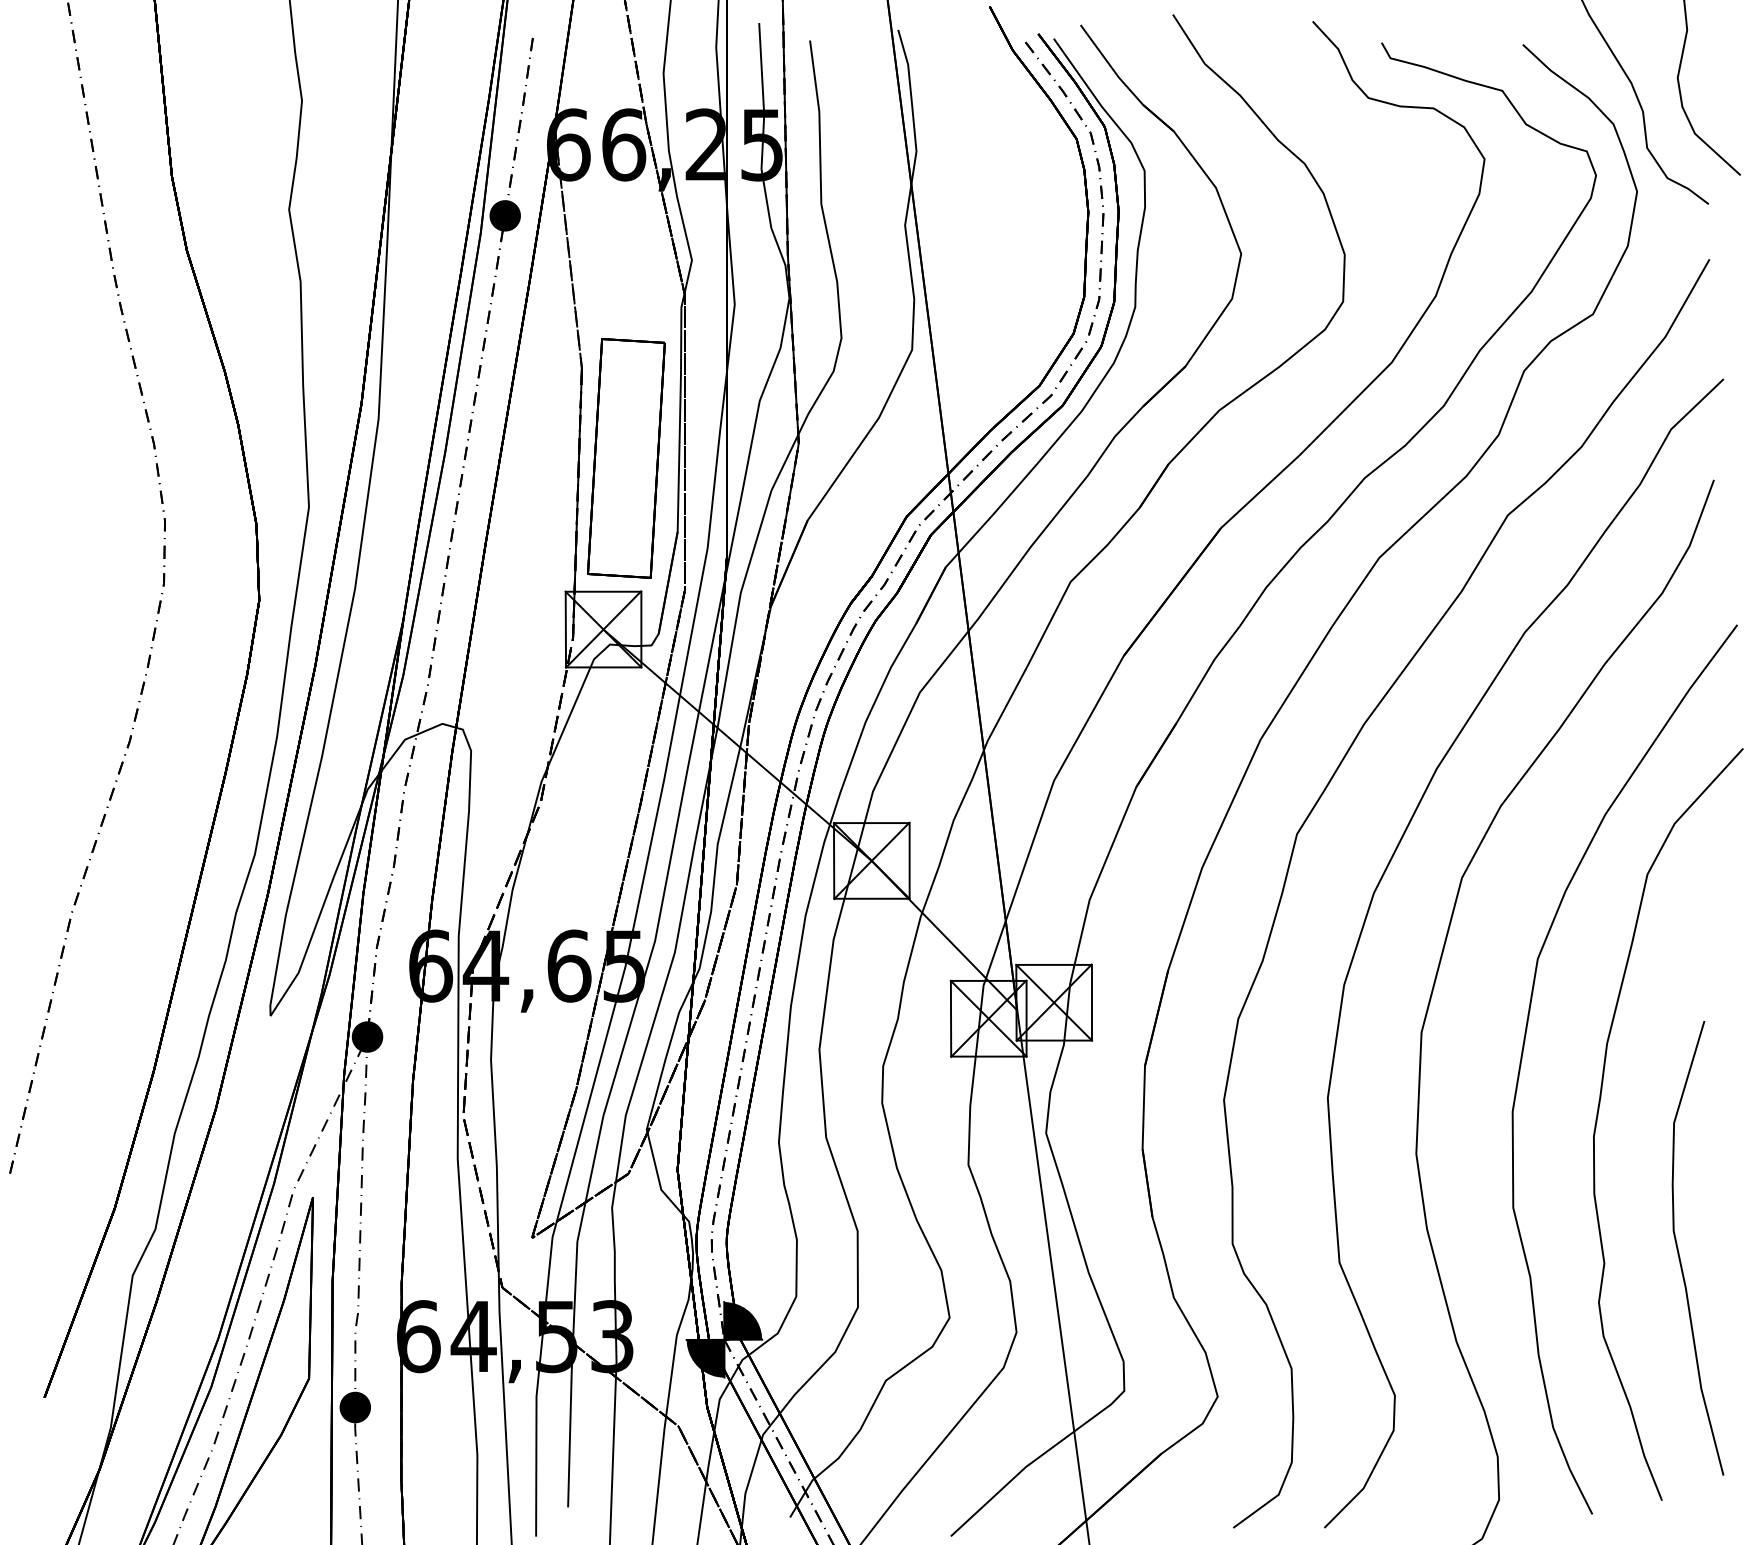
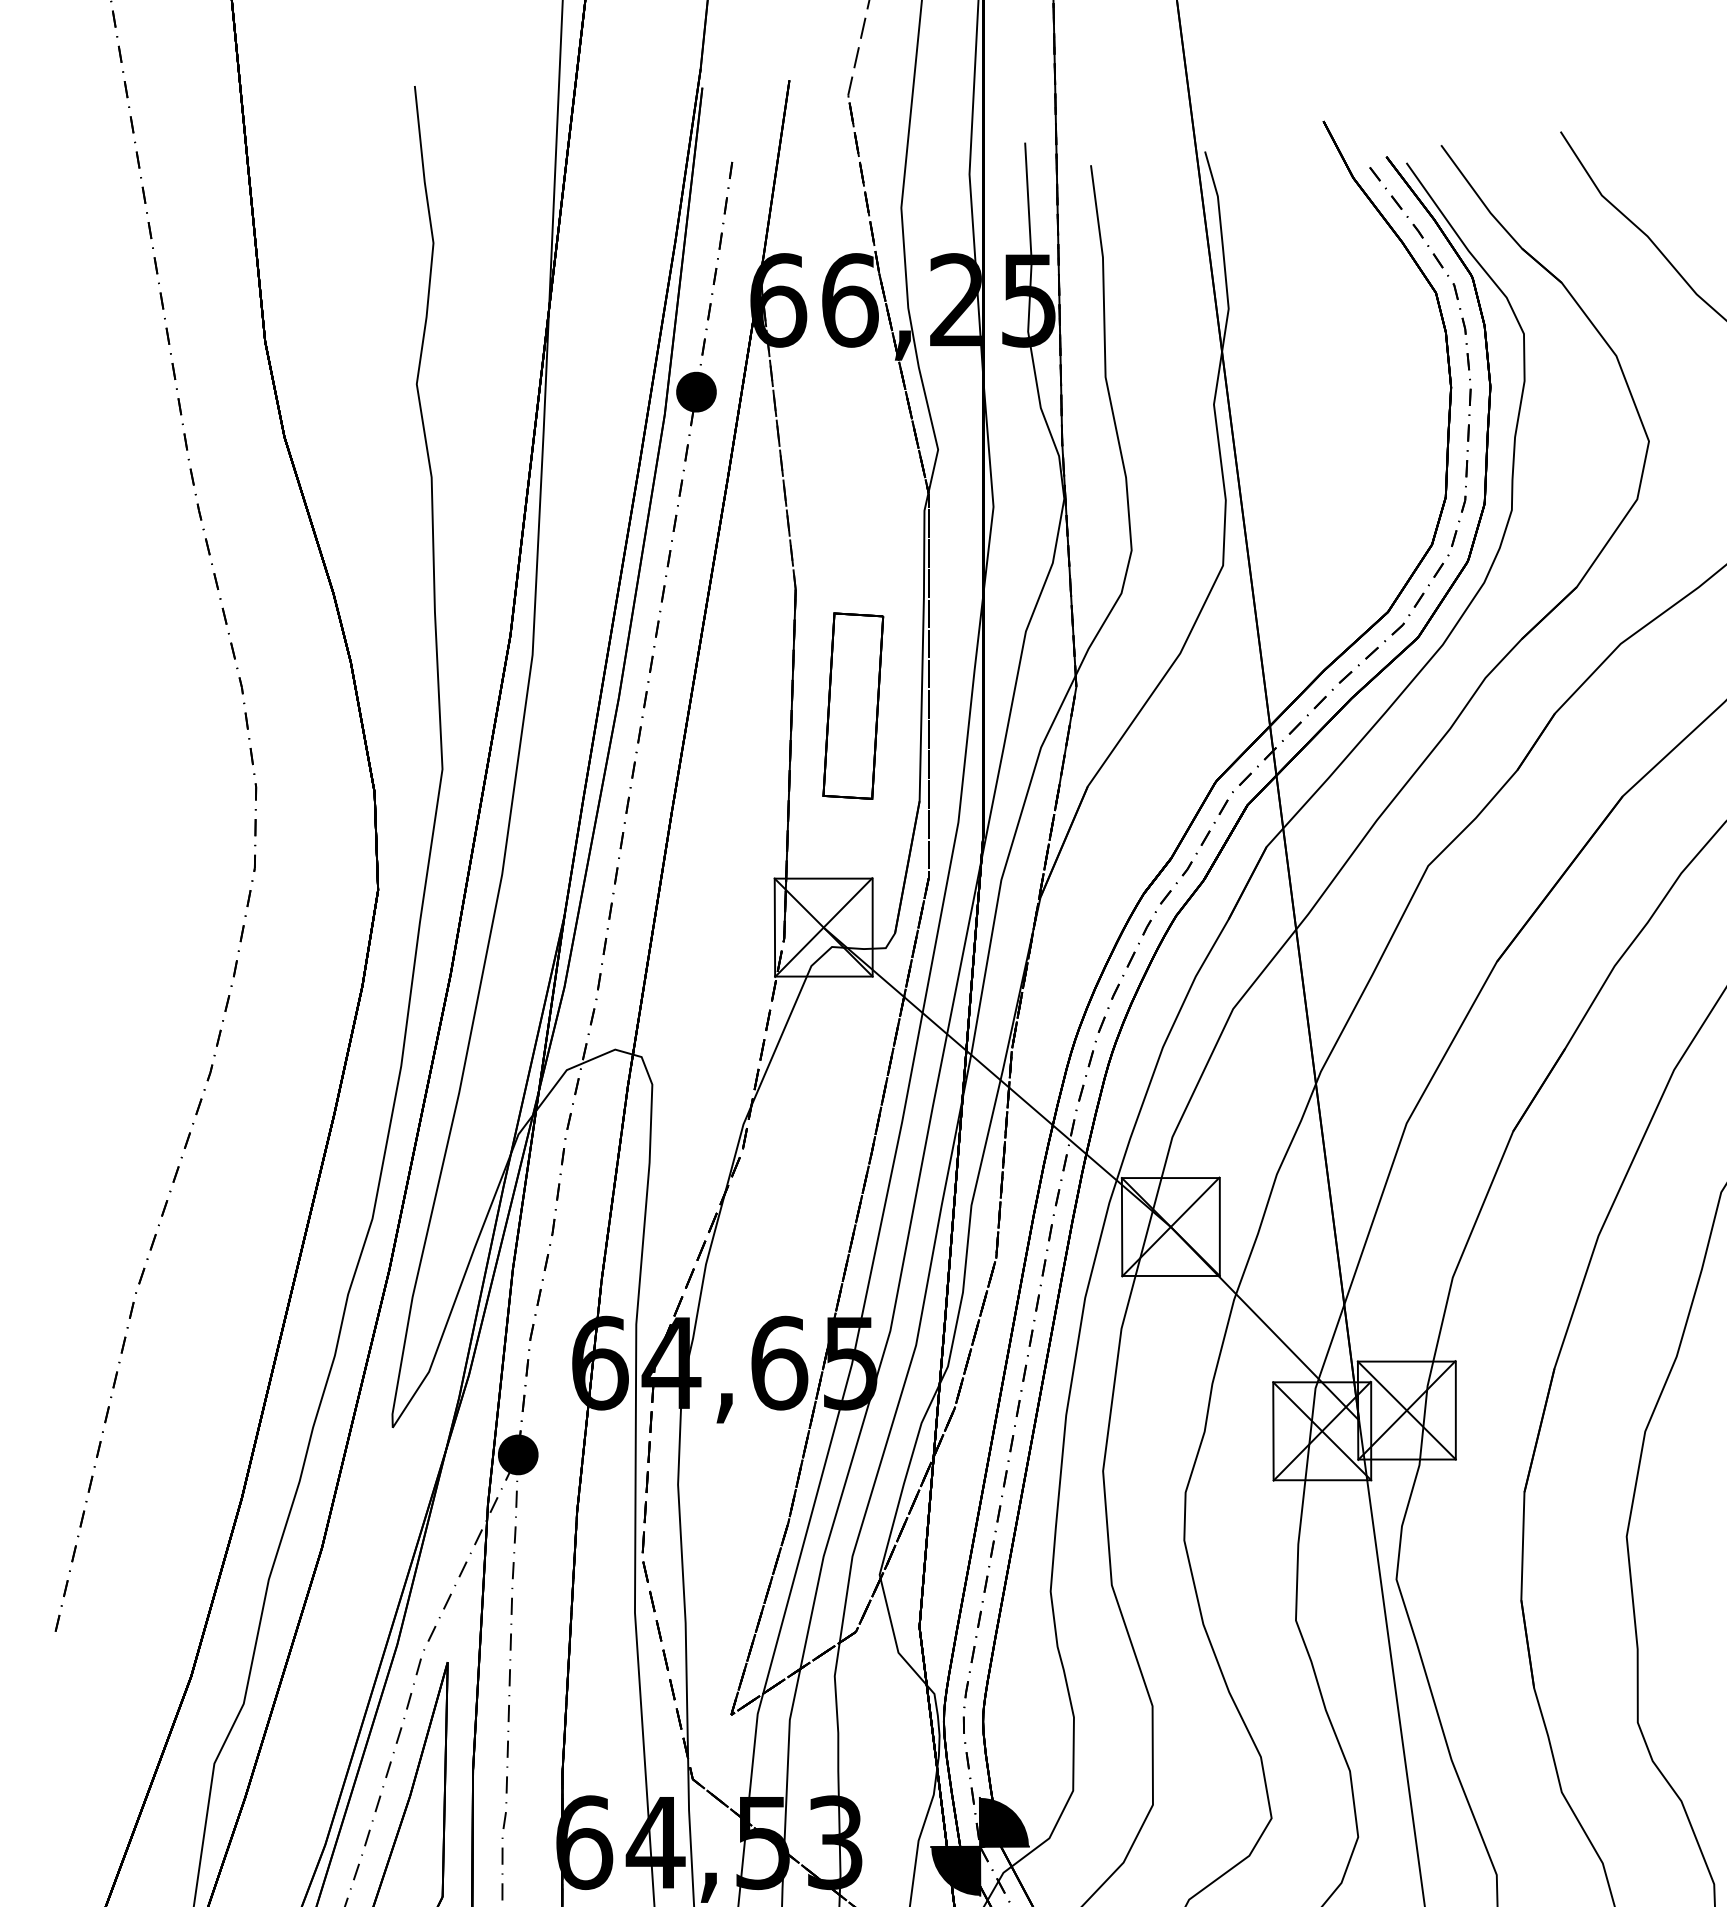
part: (626, 458) -> (853, 706), size x0.6

